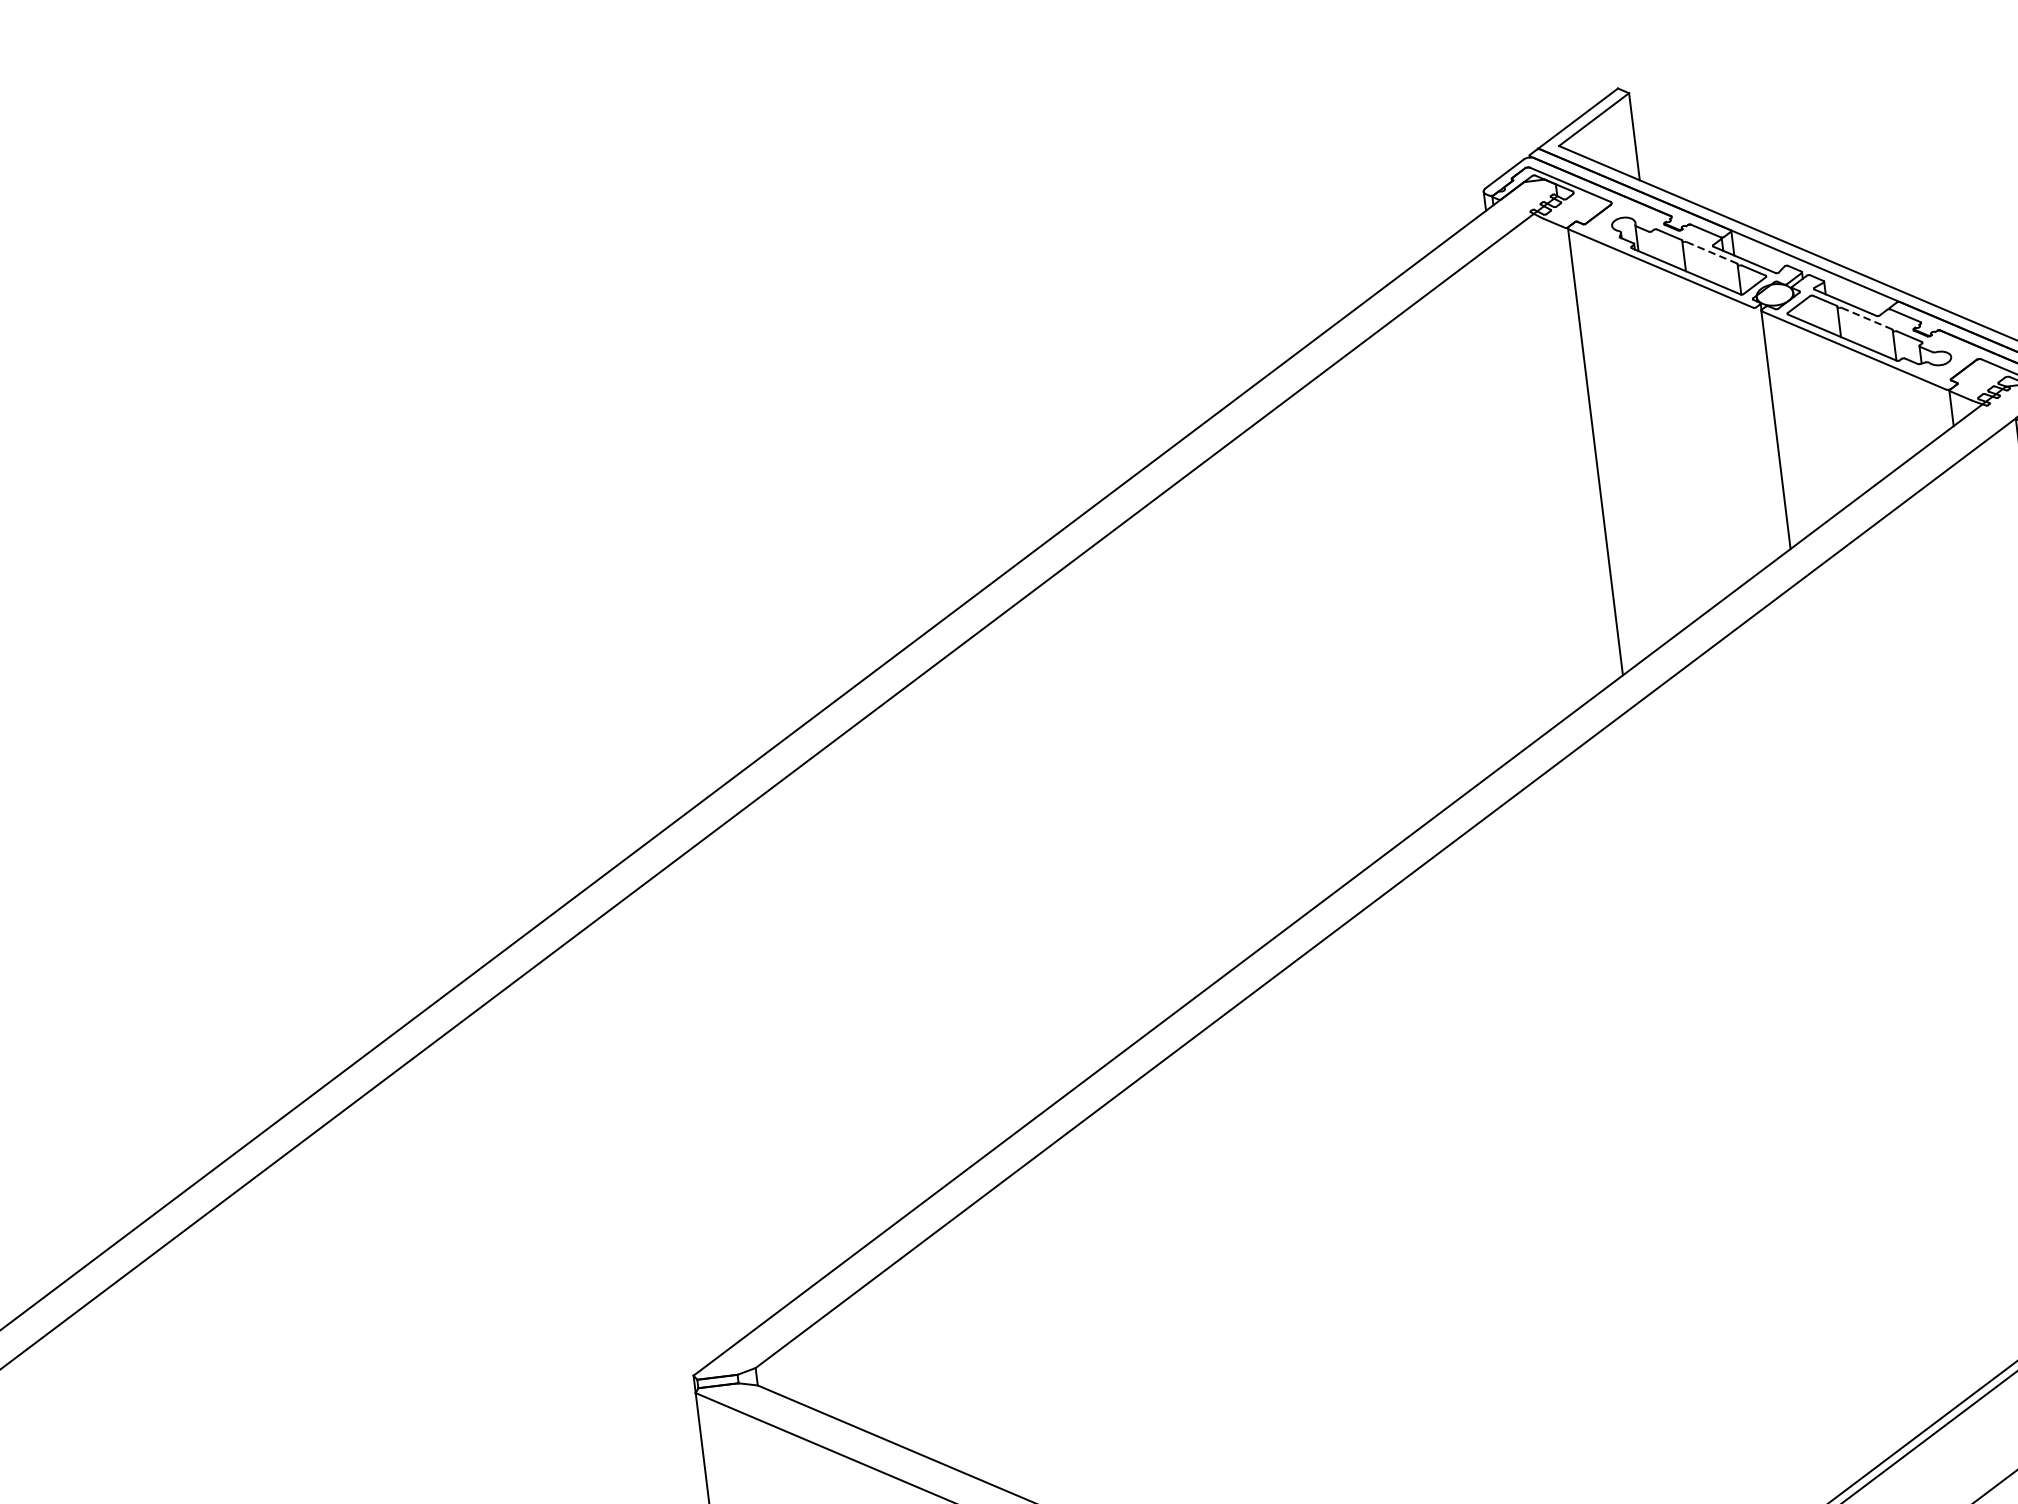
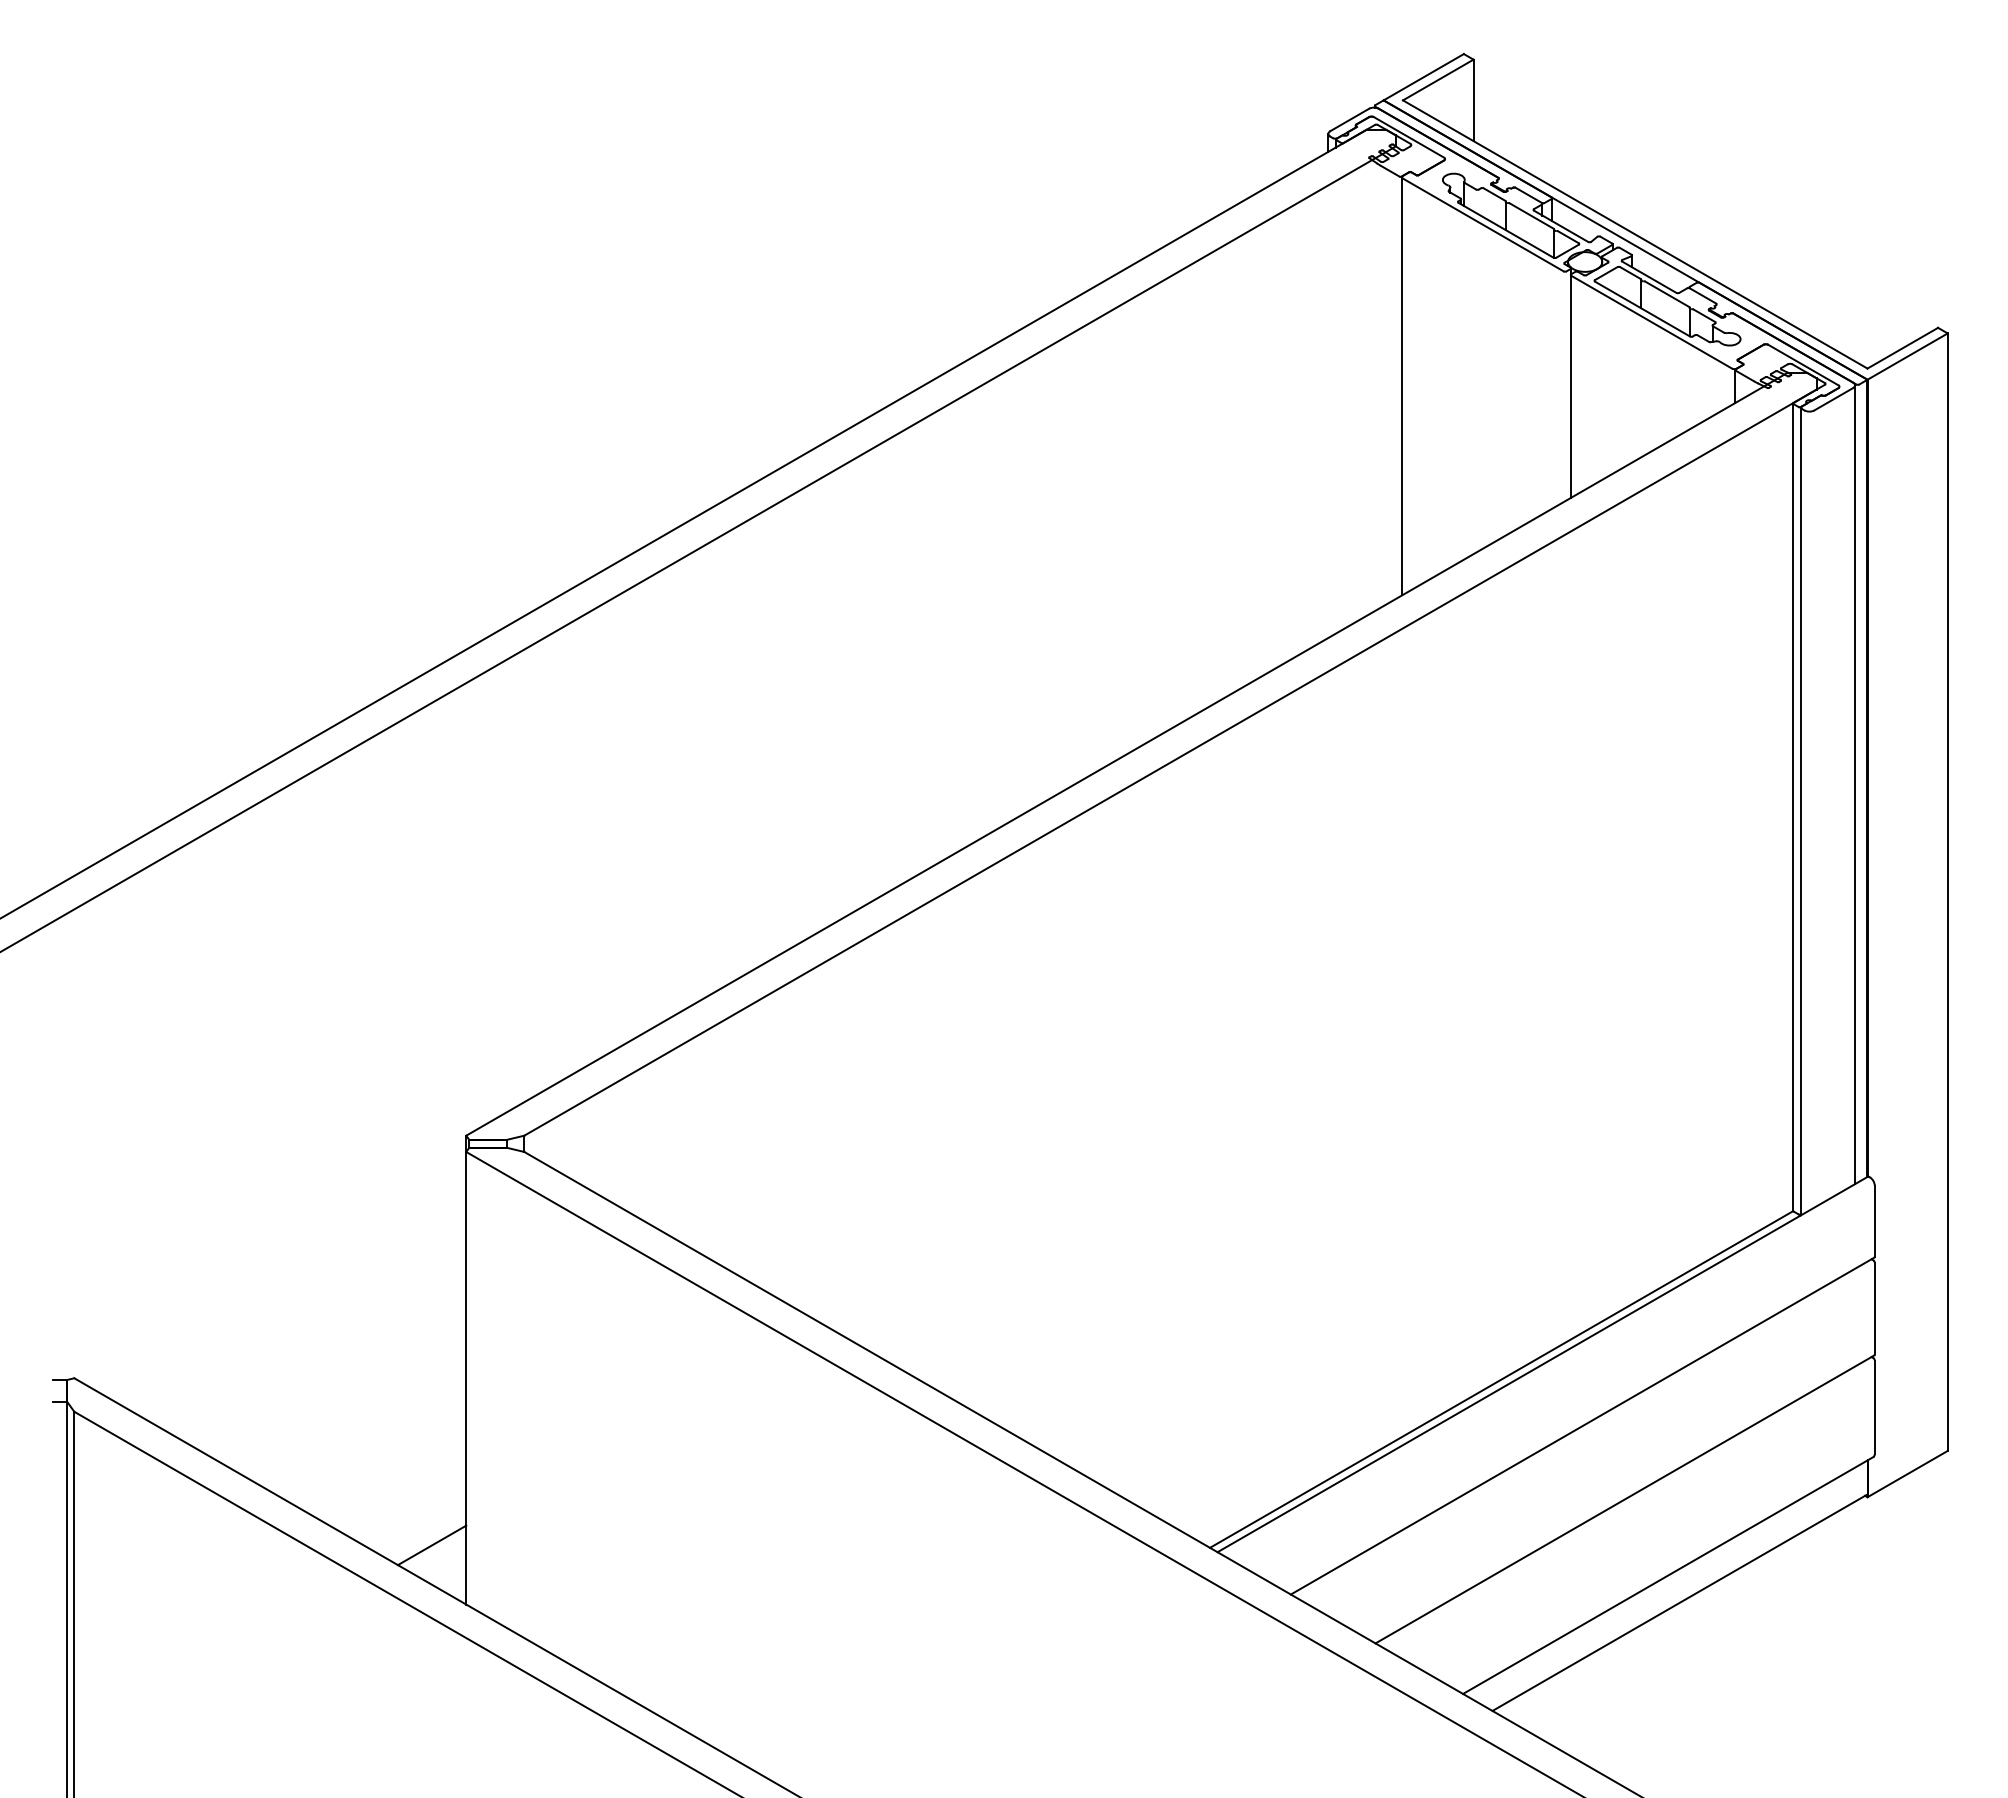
line: (1712, 253) -> (1532, 216), dashed -> solid
line: (1867, 318) -> (1667, 294), dashed -> solid

